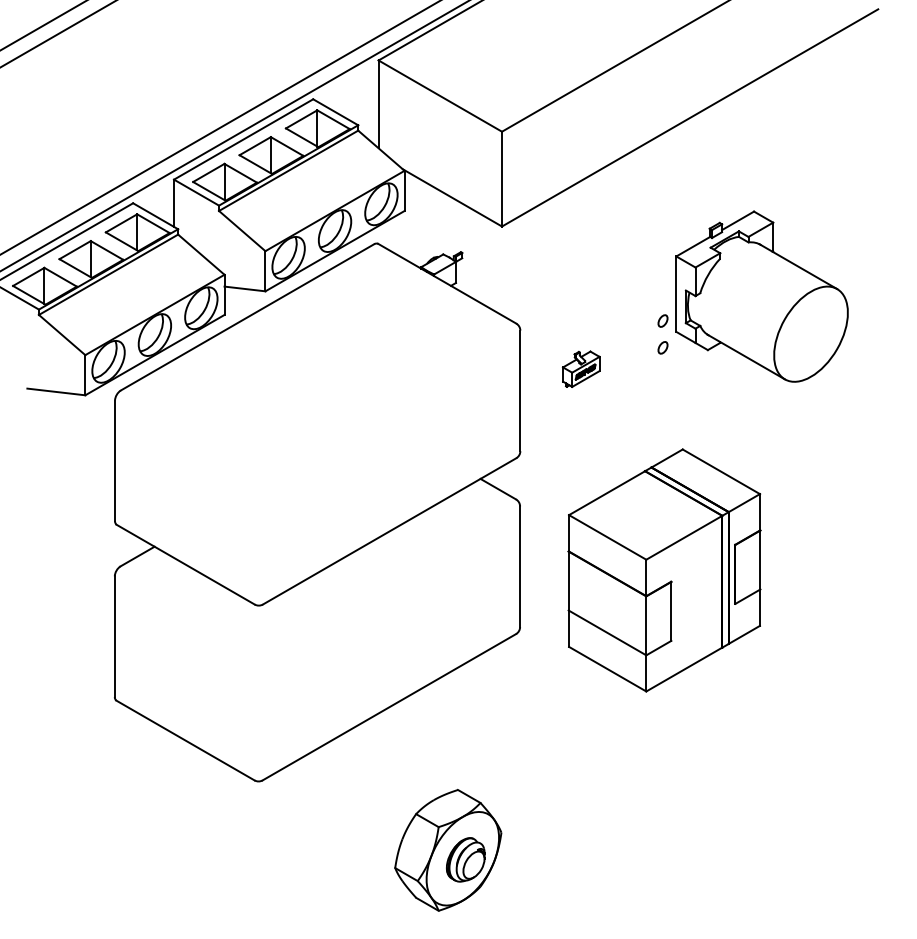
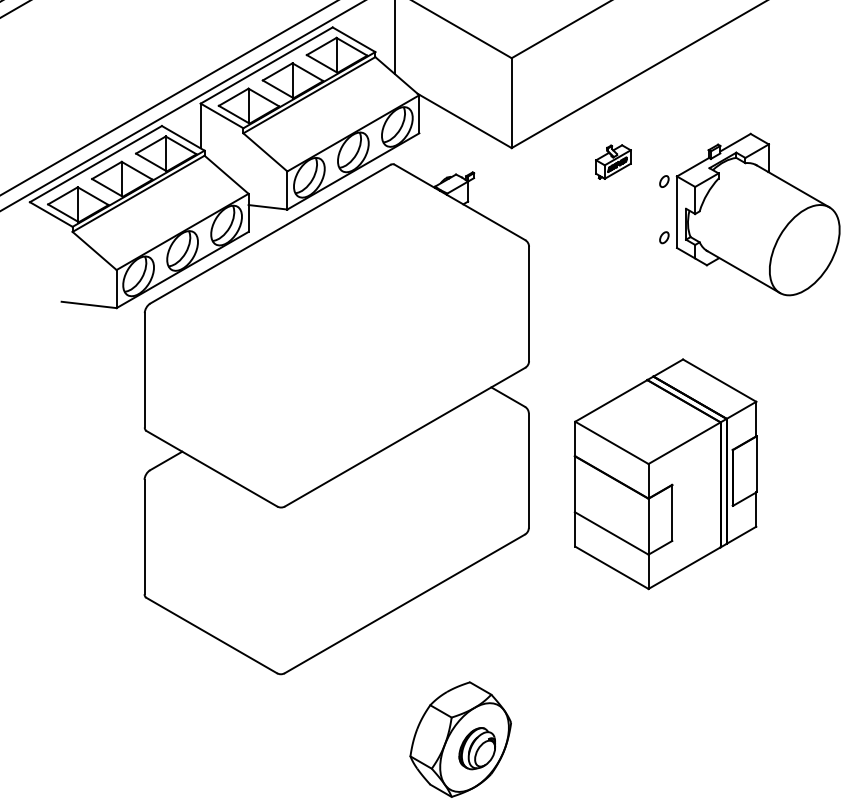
part: (662, 347) -> (663, 181), moved
part: (580, 368) -> (612, 161), moved

